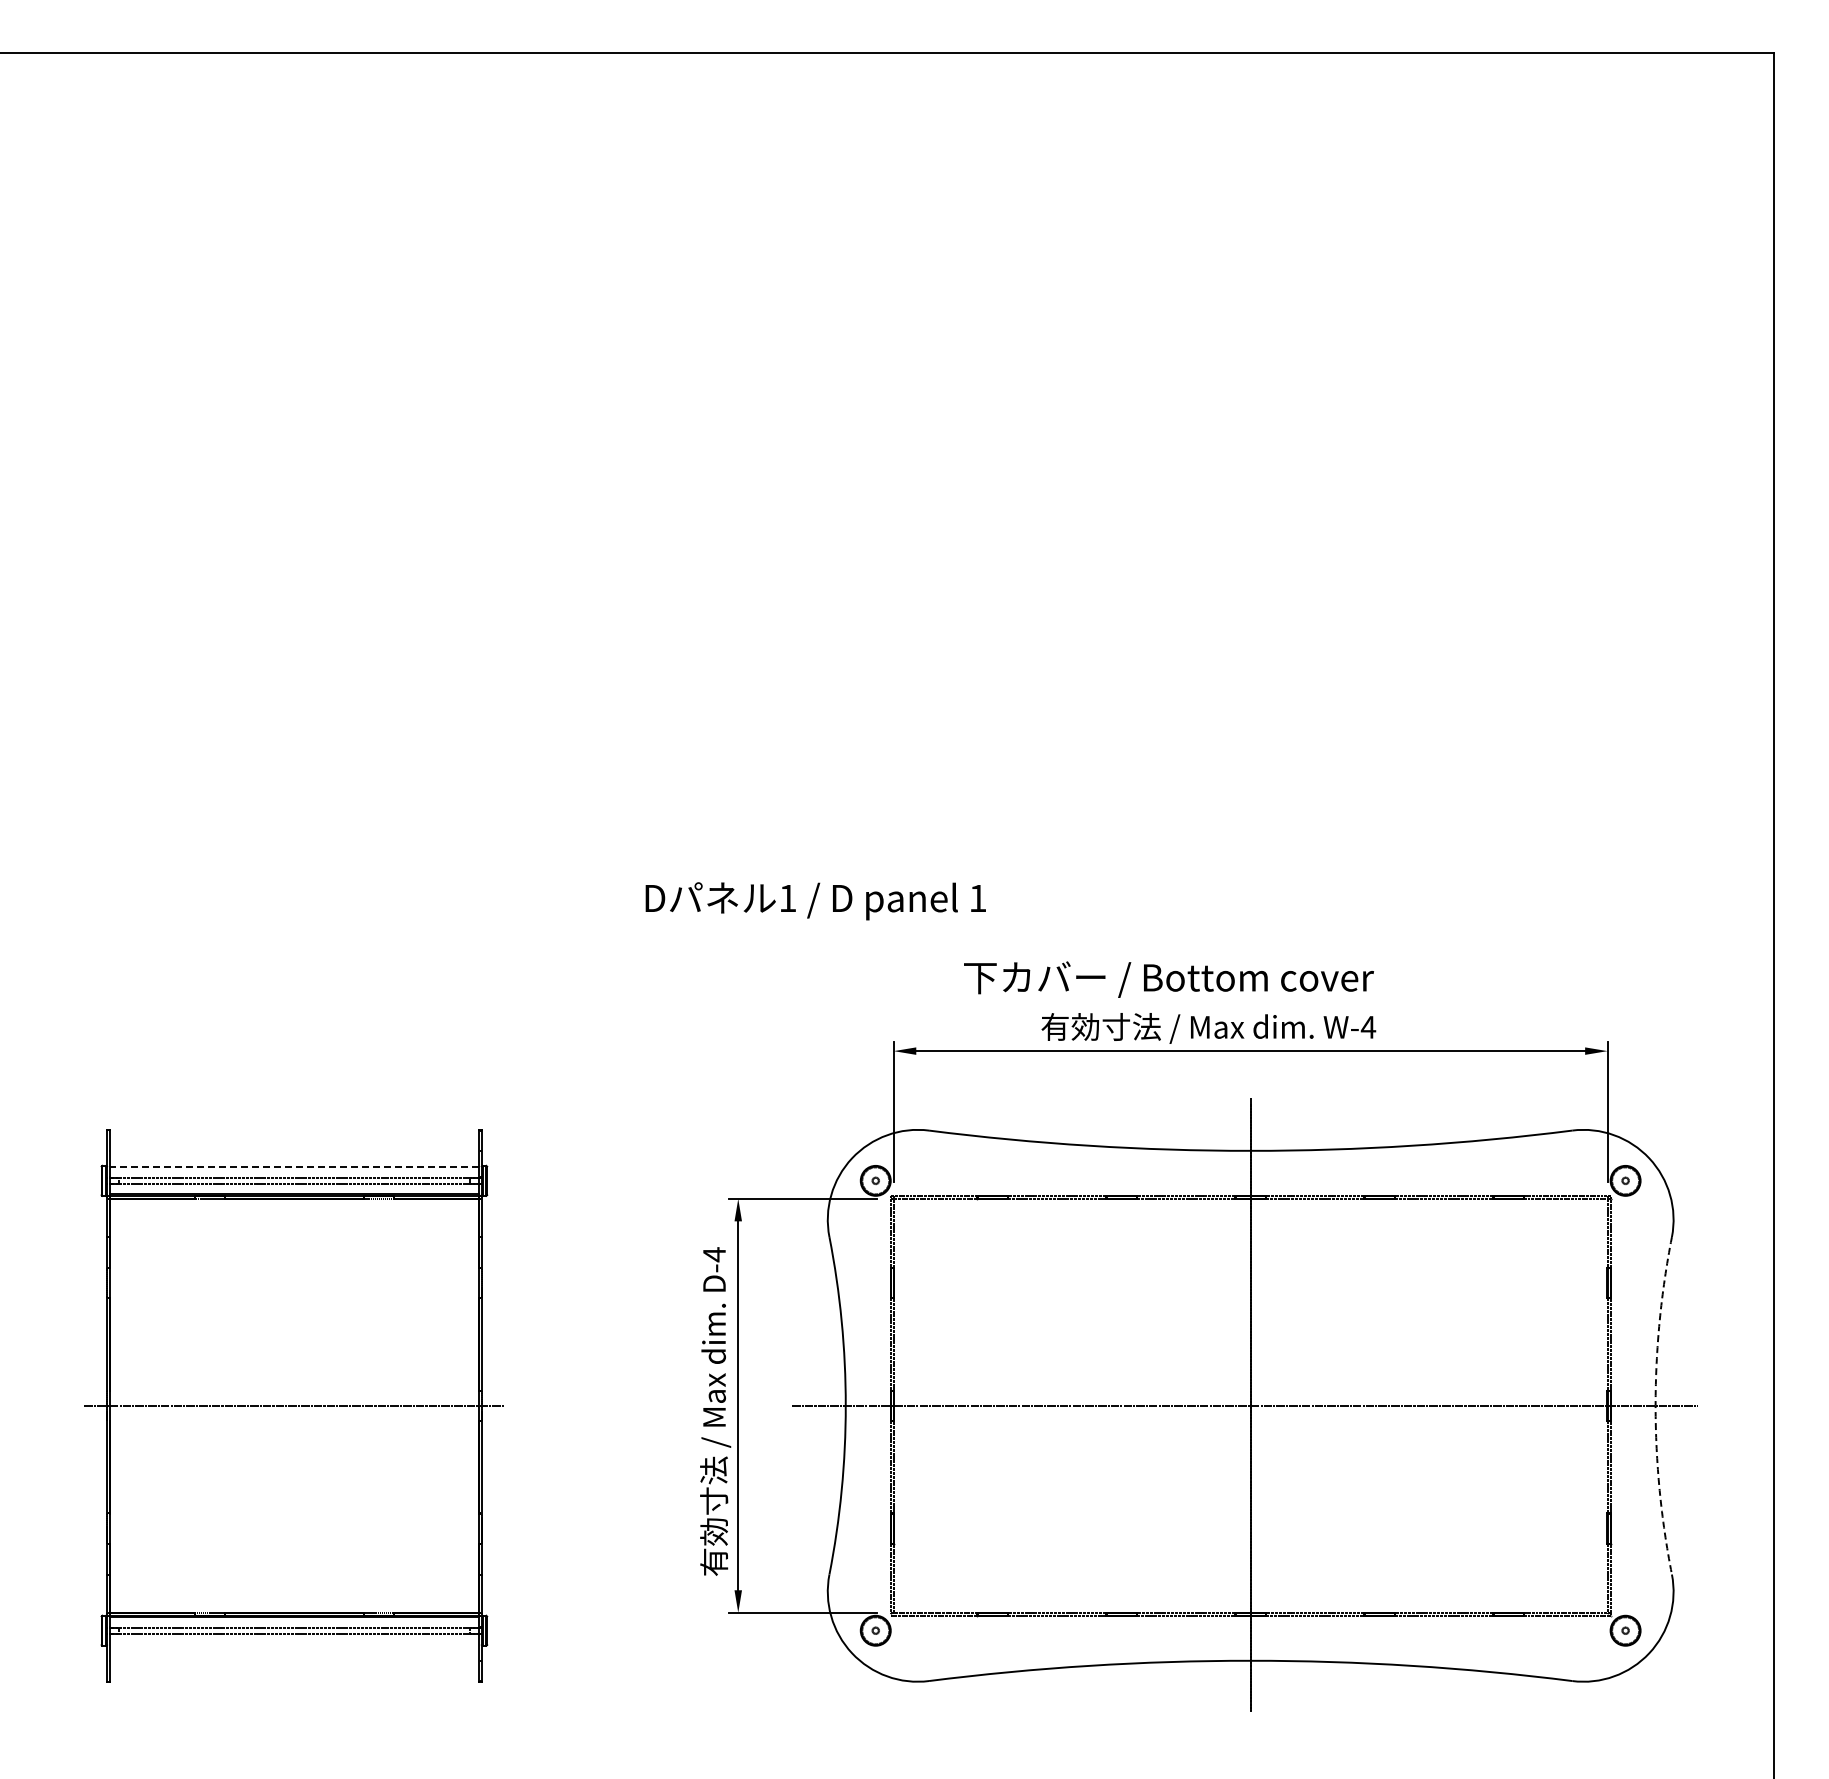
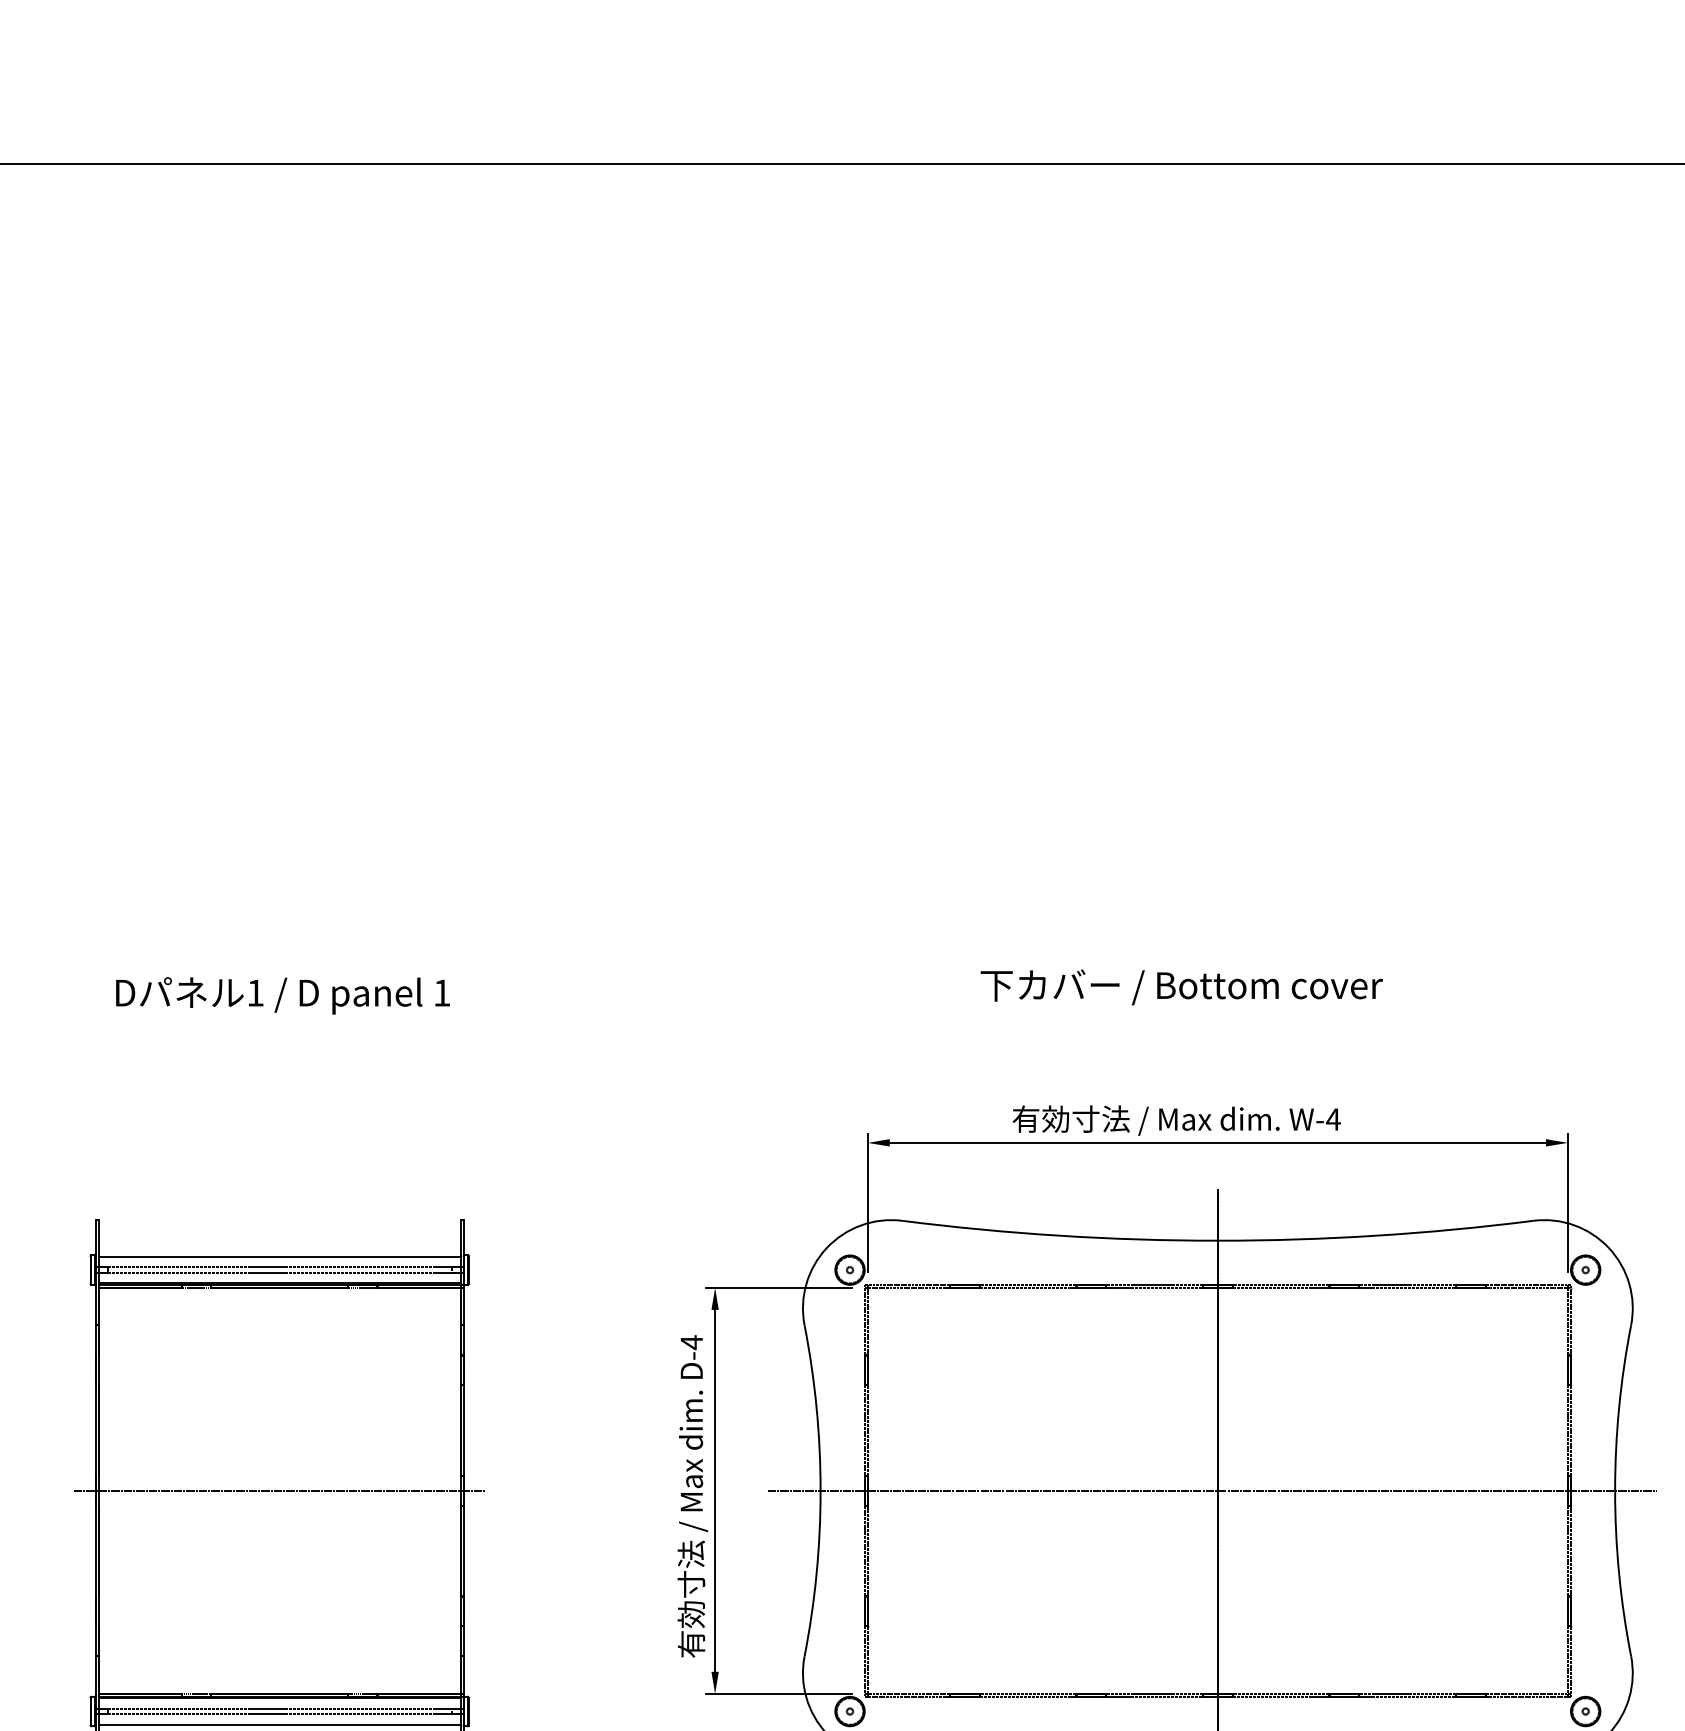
text: (815, 901) -> (282, 996), moved
text: (1168, 979) -> (1181, 987), moved
line: (293, 1167) -> (278, 1257), dashed -> solid
arc: (1655, 1405) -> (1615, 1490), dashed -> solid
line: (293, 1644) -> (278, 1725), added

